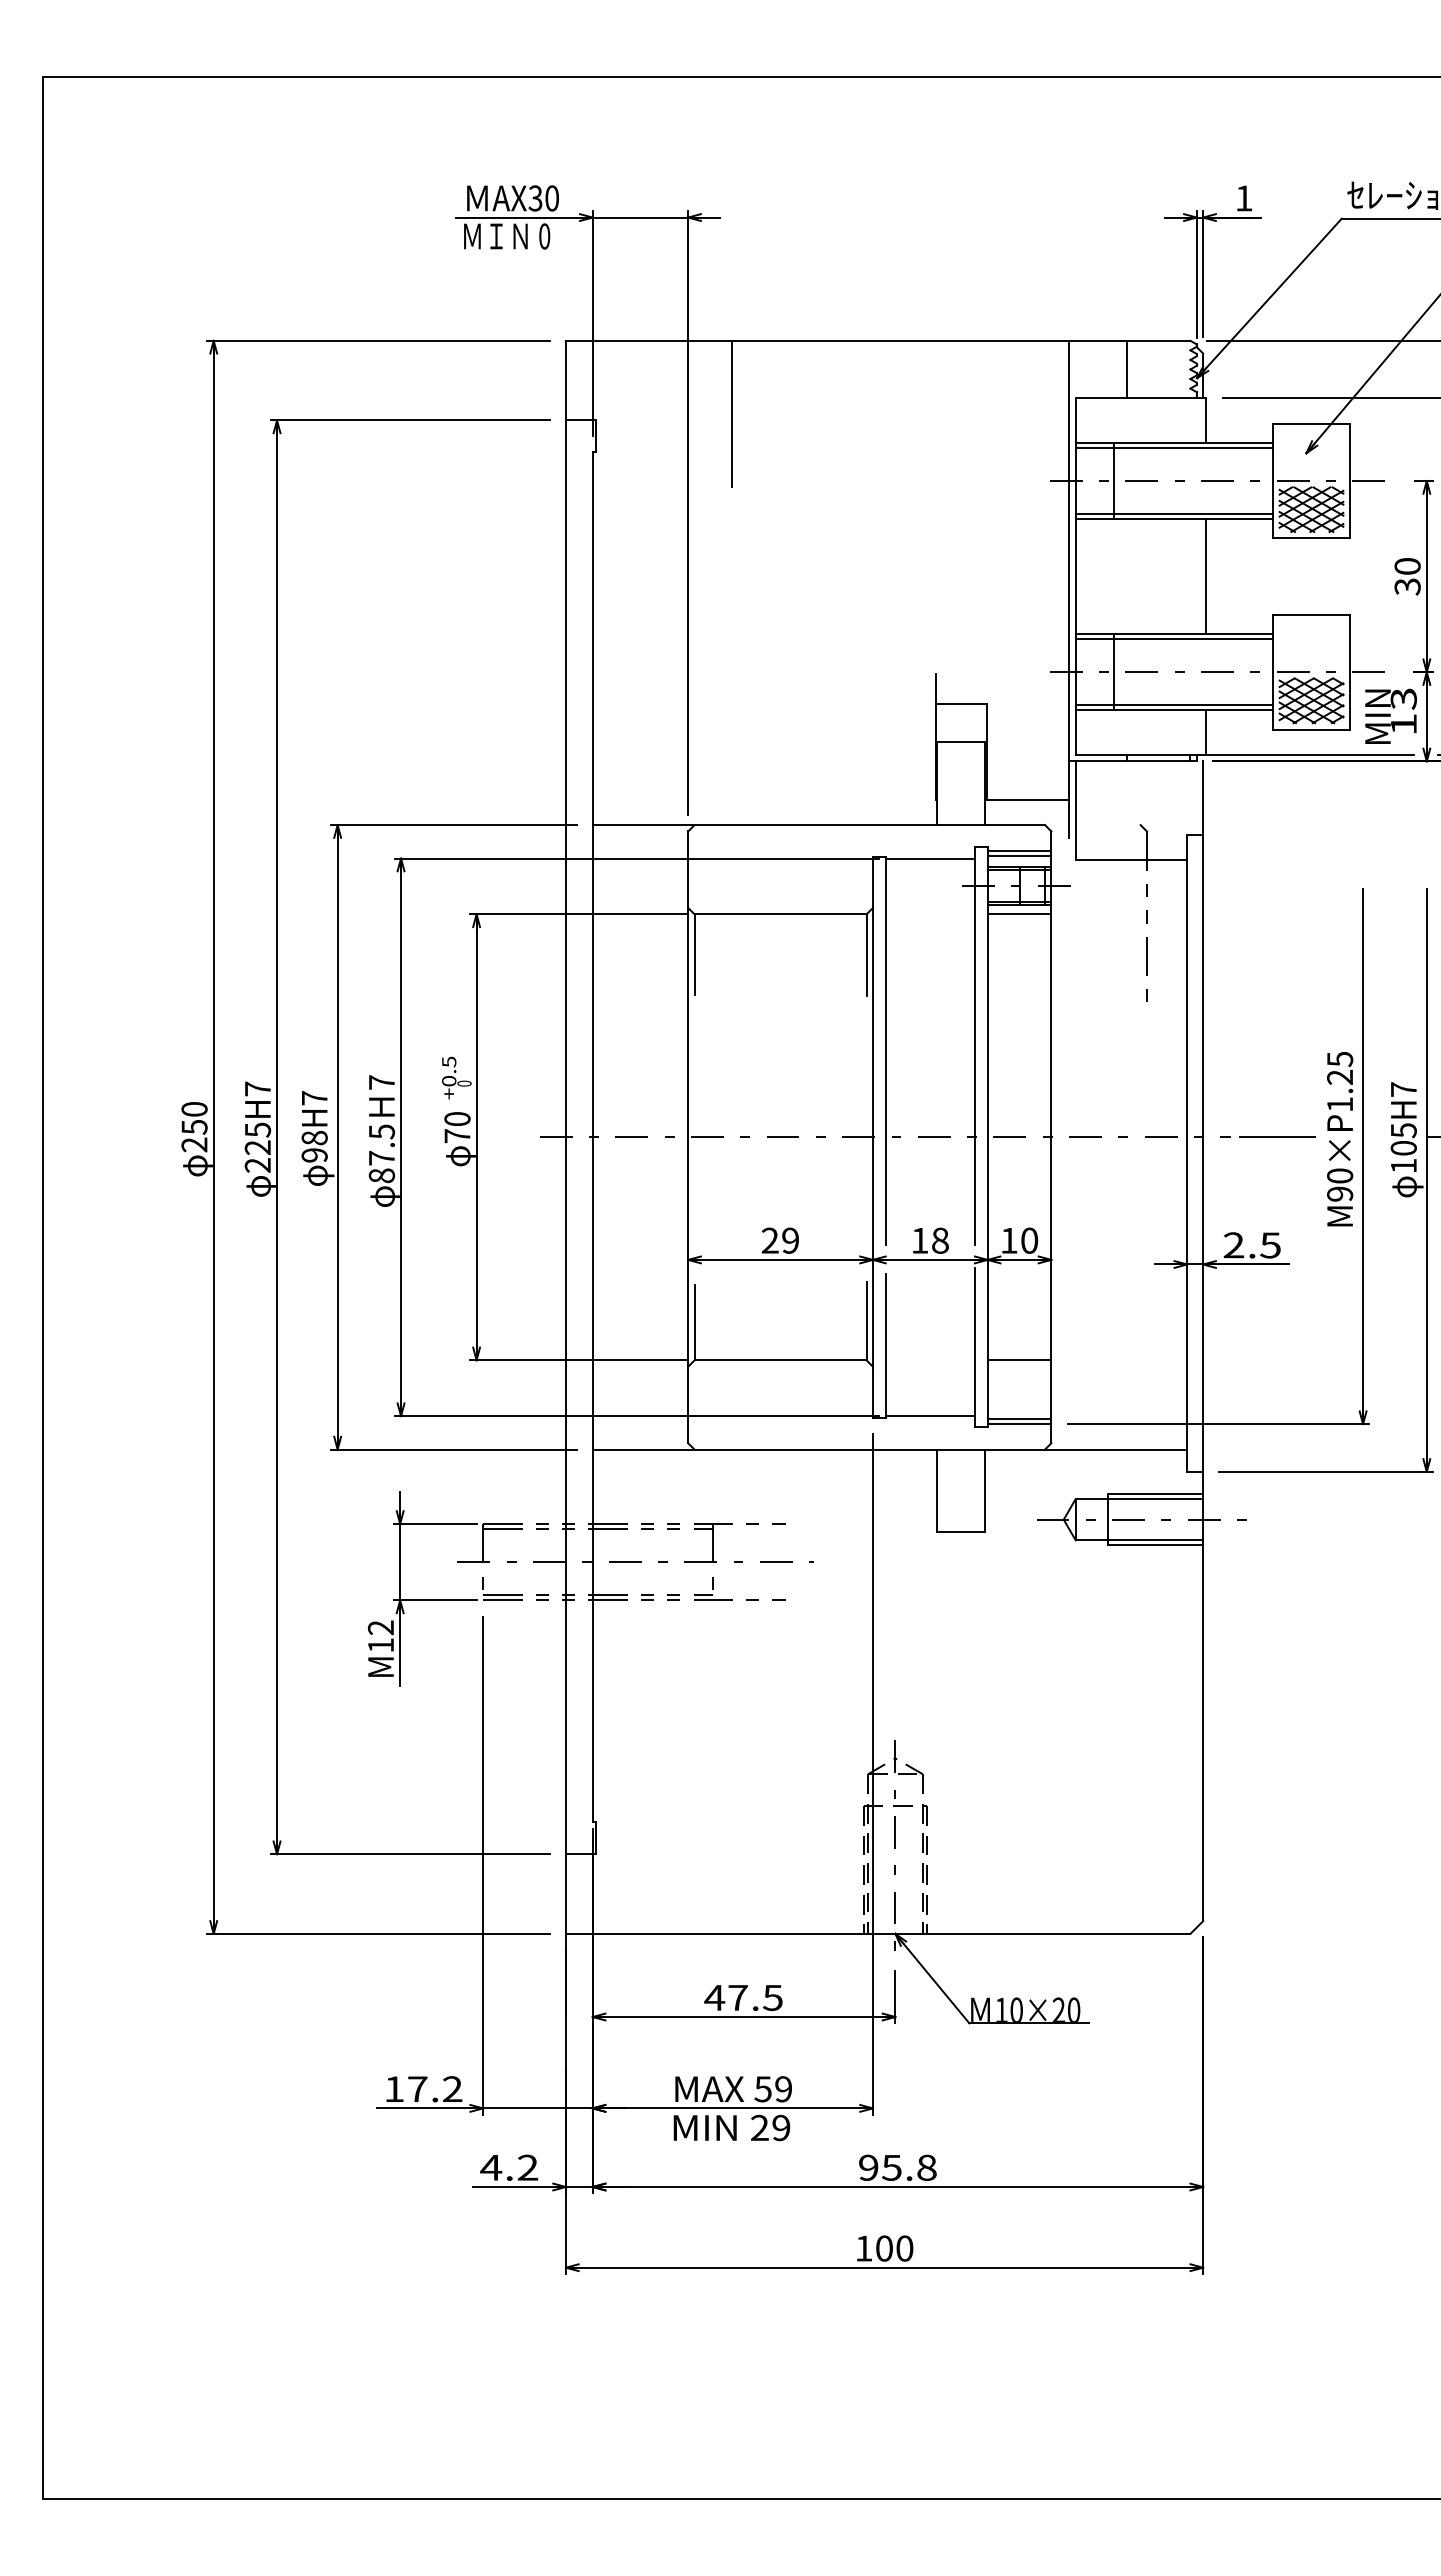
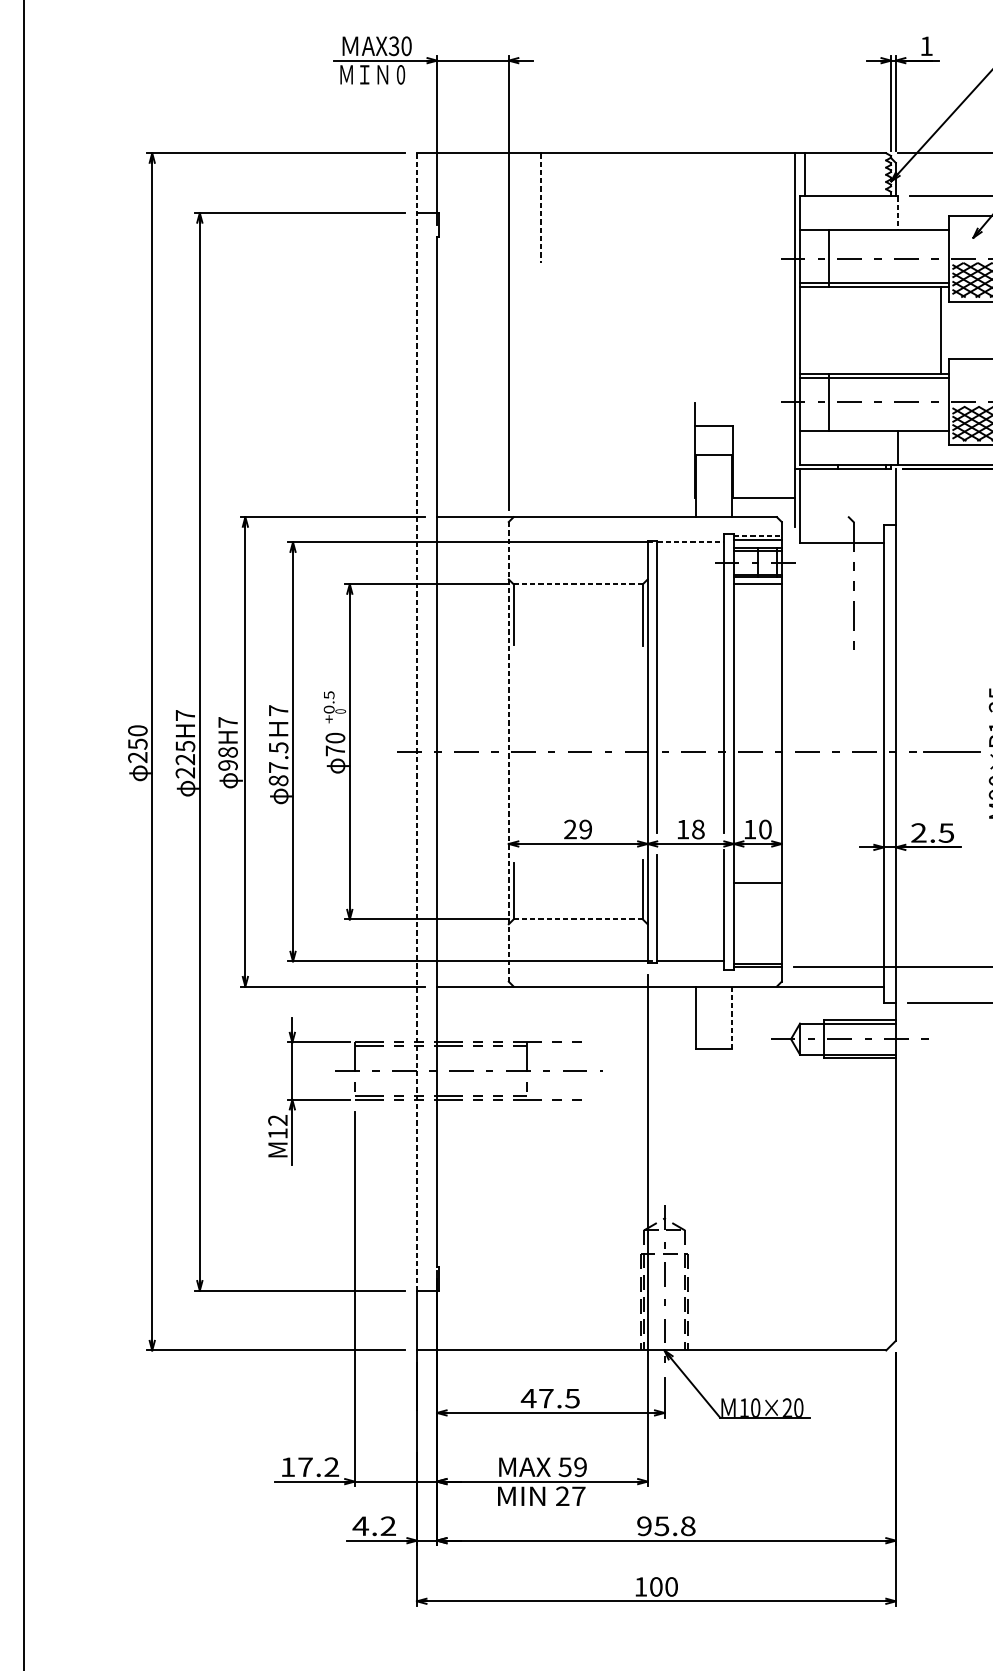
line: (1126, 369) -> (804, 174), moved
line: (731, 414) -> (541, 208), solid -> dashed
line: (1206, 420) -> (898, 213), solid -> dashed
line: (1174, 448) -> (874, 234), removed
line: (1206, 576) -> (941, 330), moved
line: (1174, 705) -> (874, 427), removed
line: (1019, 850) -> (757, 536), solid -> dashed
line: (930, 858) -> (690, 542), solid -> dashed
line: (781, 914) -> (578, 584), solid -> dashed
line: (565, 1097) -> (416, 721), solid -> dashed
line: (688, 1137) -> (509, 751), solid -> dashed
line: (781, 1360) -> (578, 919), solid -> dashed
line: (1019, 1360) -> (757, 882), moved
line: (985, 1491) -> (732, 1018), solid -> dashed
text: (781, 2127) -> (578, 1495), 29 -> 27

